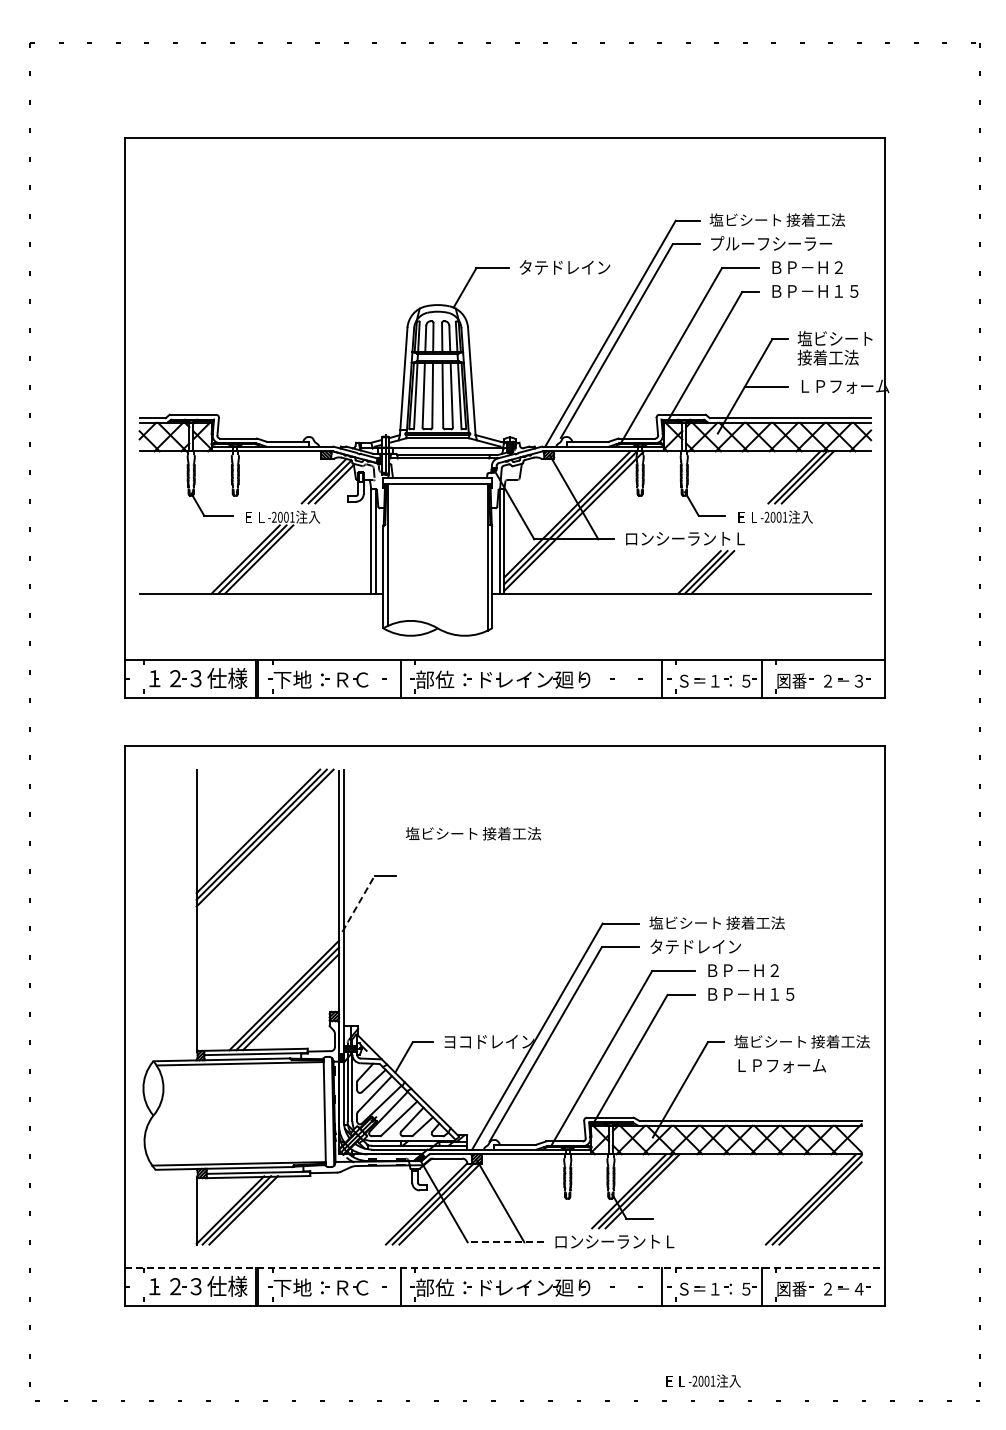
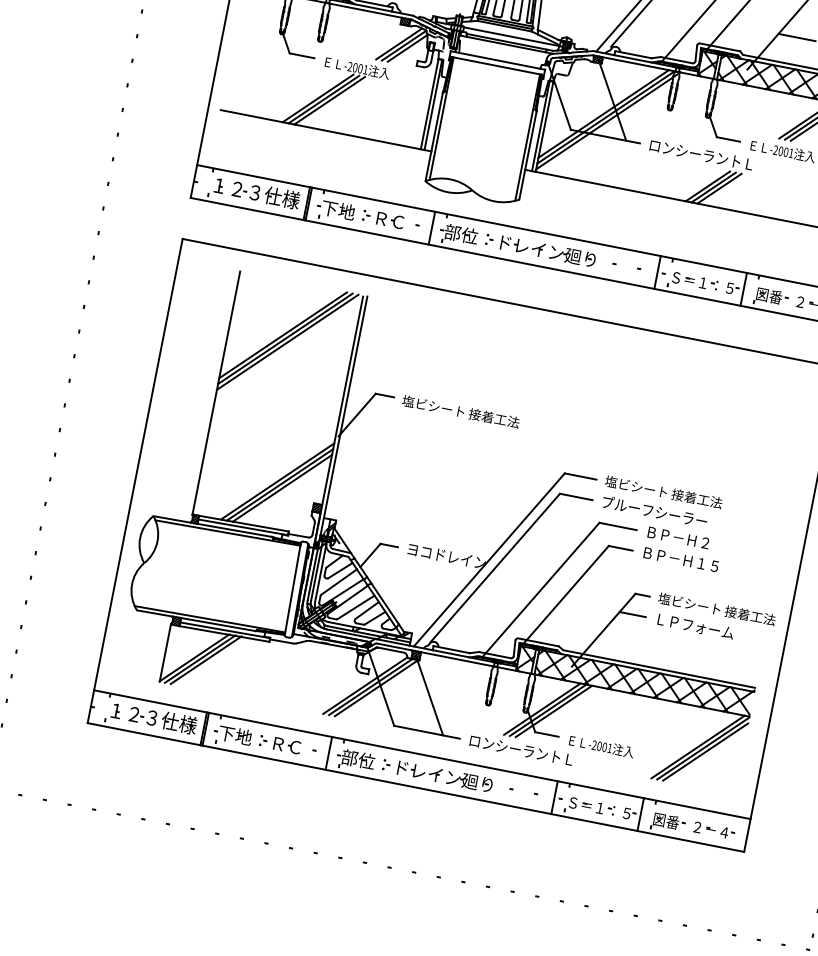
text: (473, 833) -> (461, 411), moved
line: (358, 903) -> (357, 414), dashed -> solid
text: (710, 946) -> (654, 511), タテドレイン -> プルーフシーラー
line: (709, 1066) -> (632, 614), added
line: (505, 1242) -> (426, 732), dashed -> solid
line: (505, 1268) -> (422, 754), dashed -> solid
text: (703, 1380) -> (601, 746), moved

